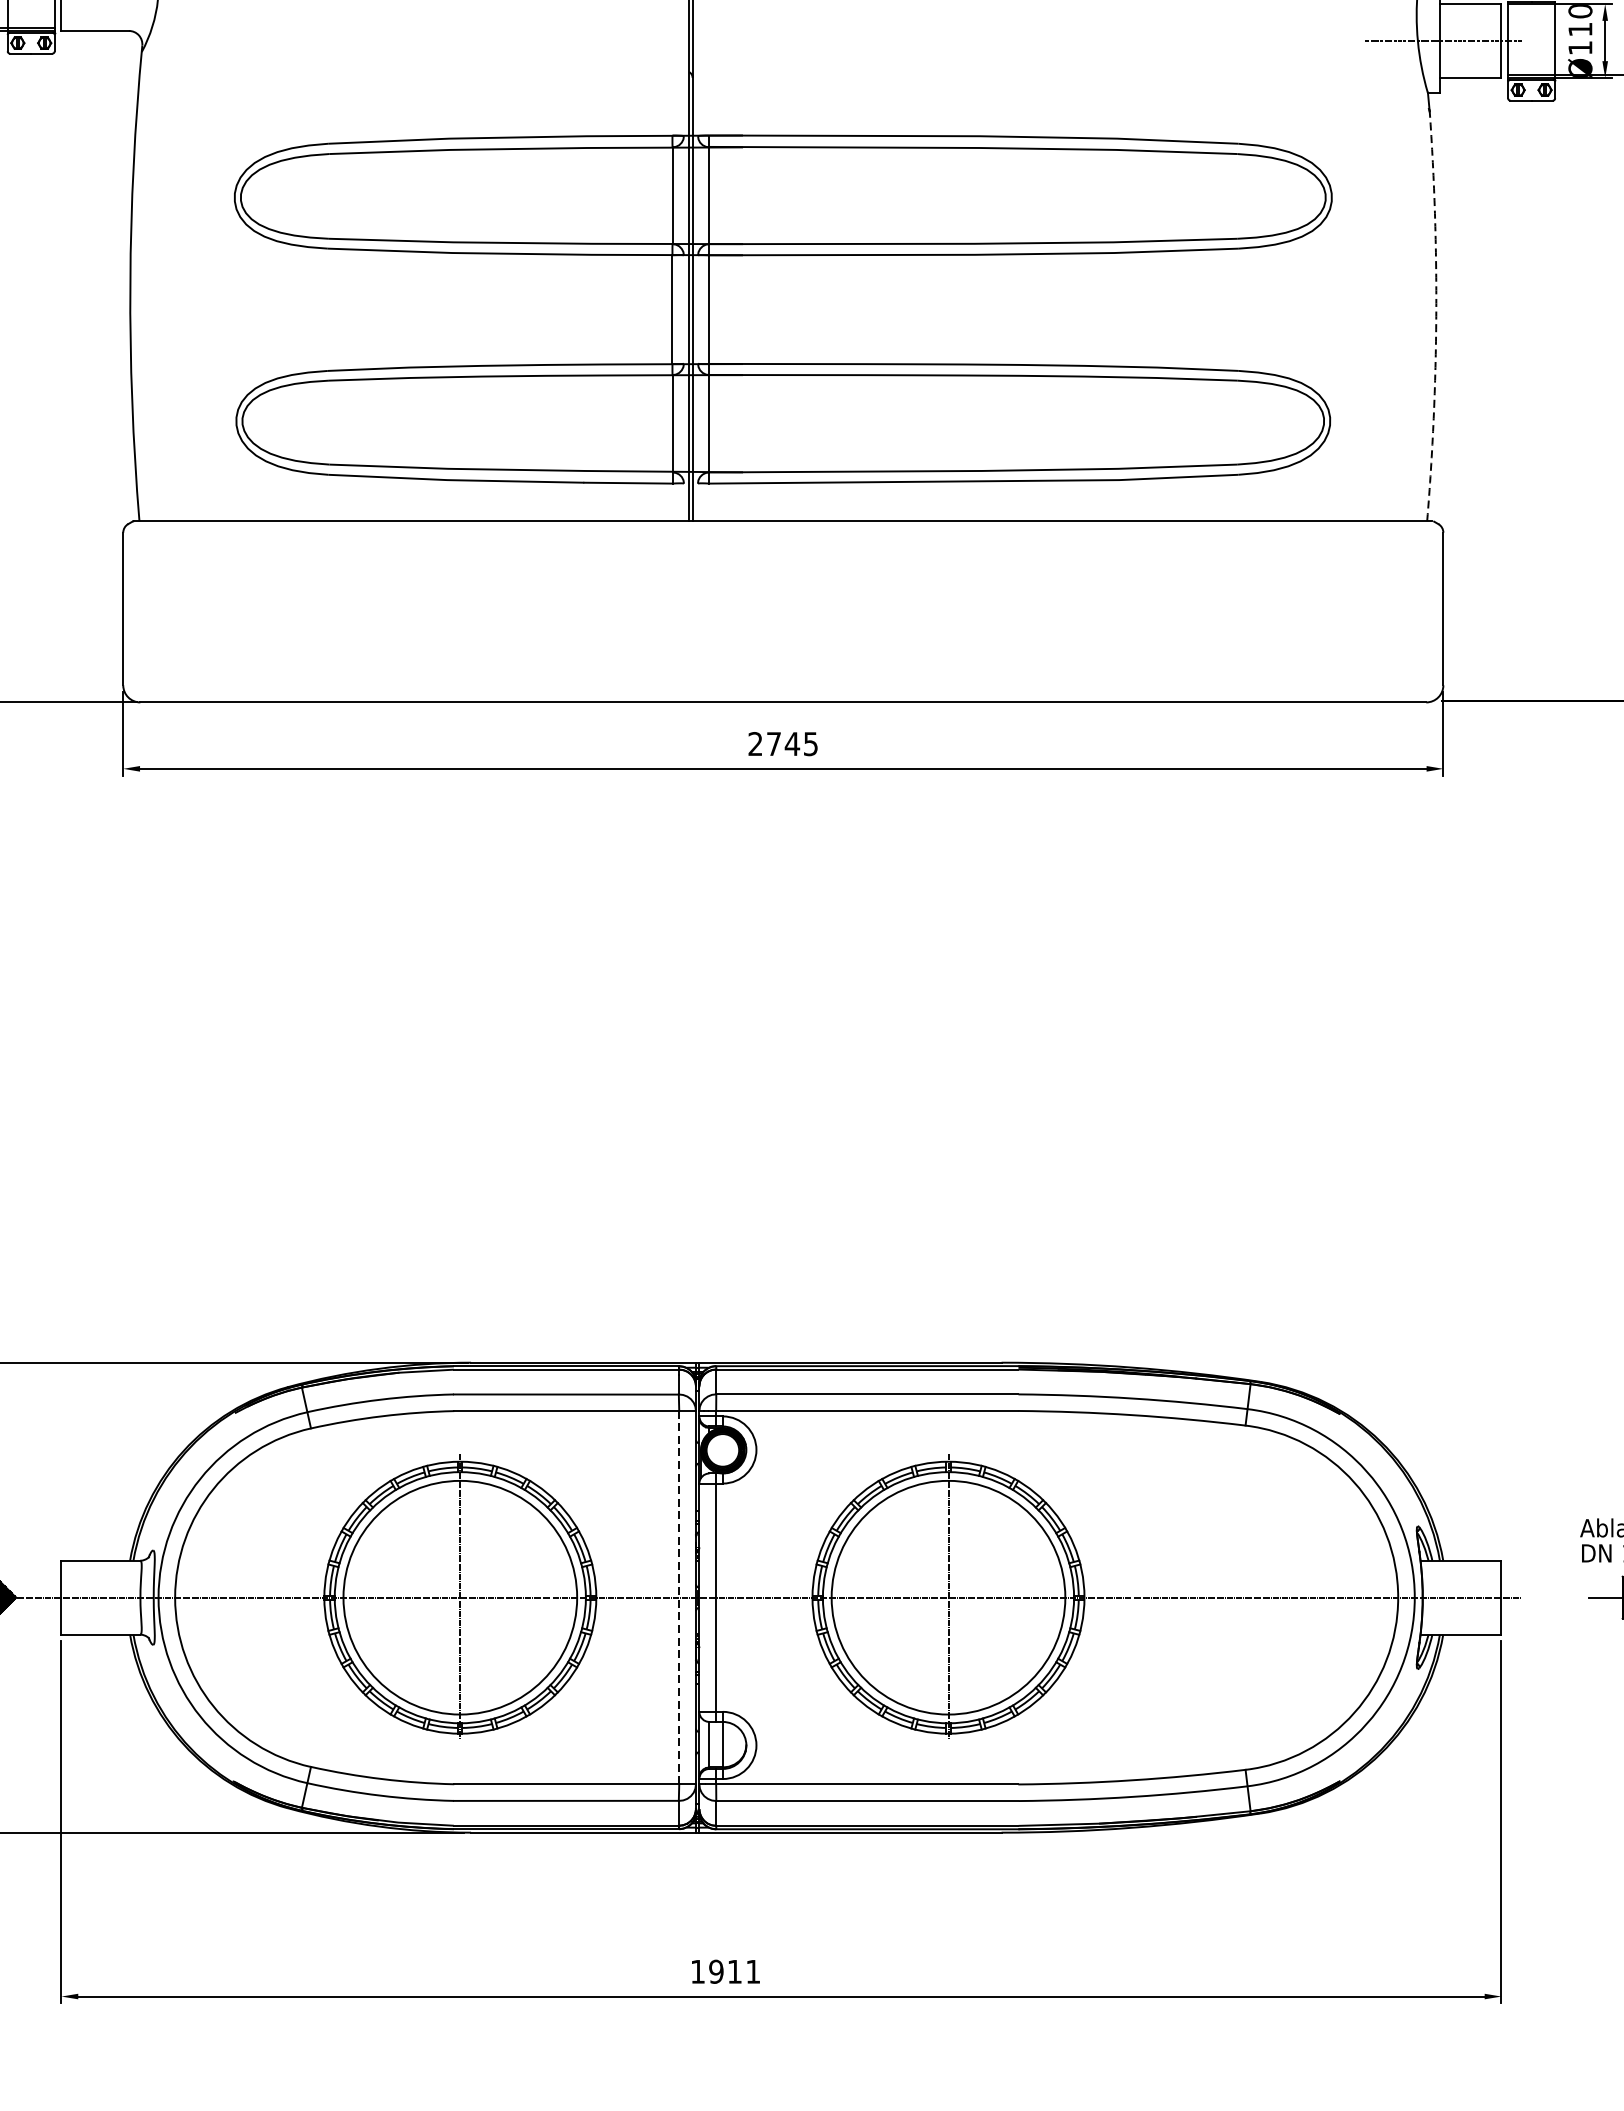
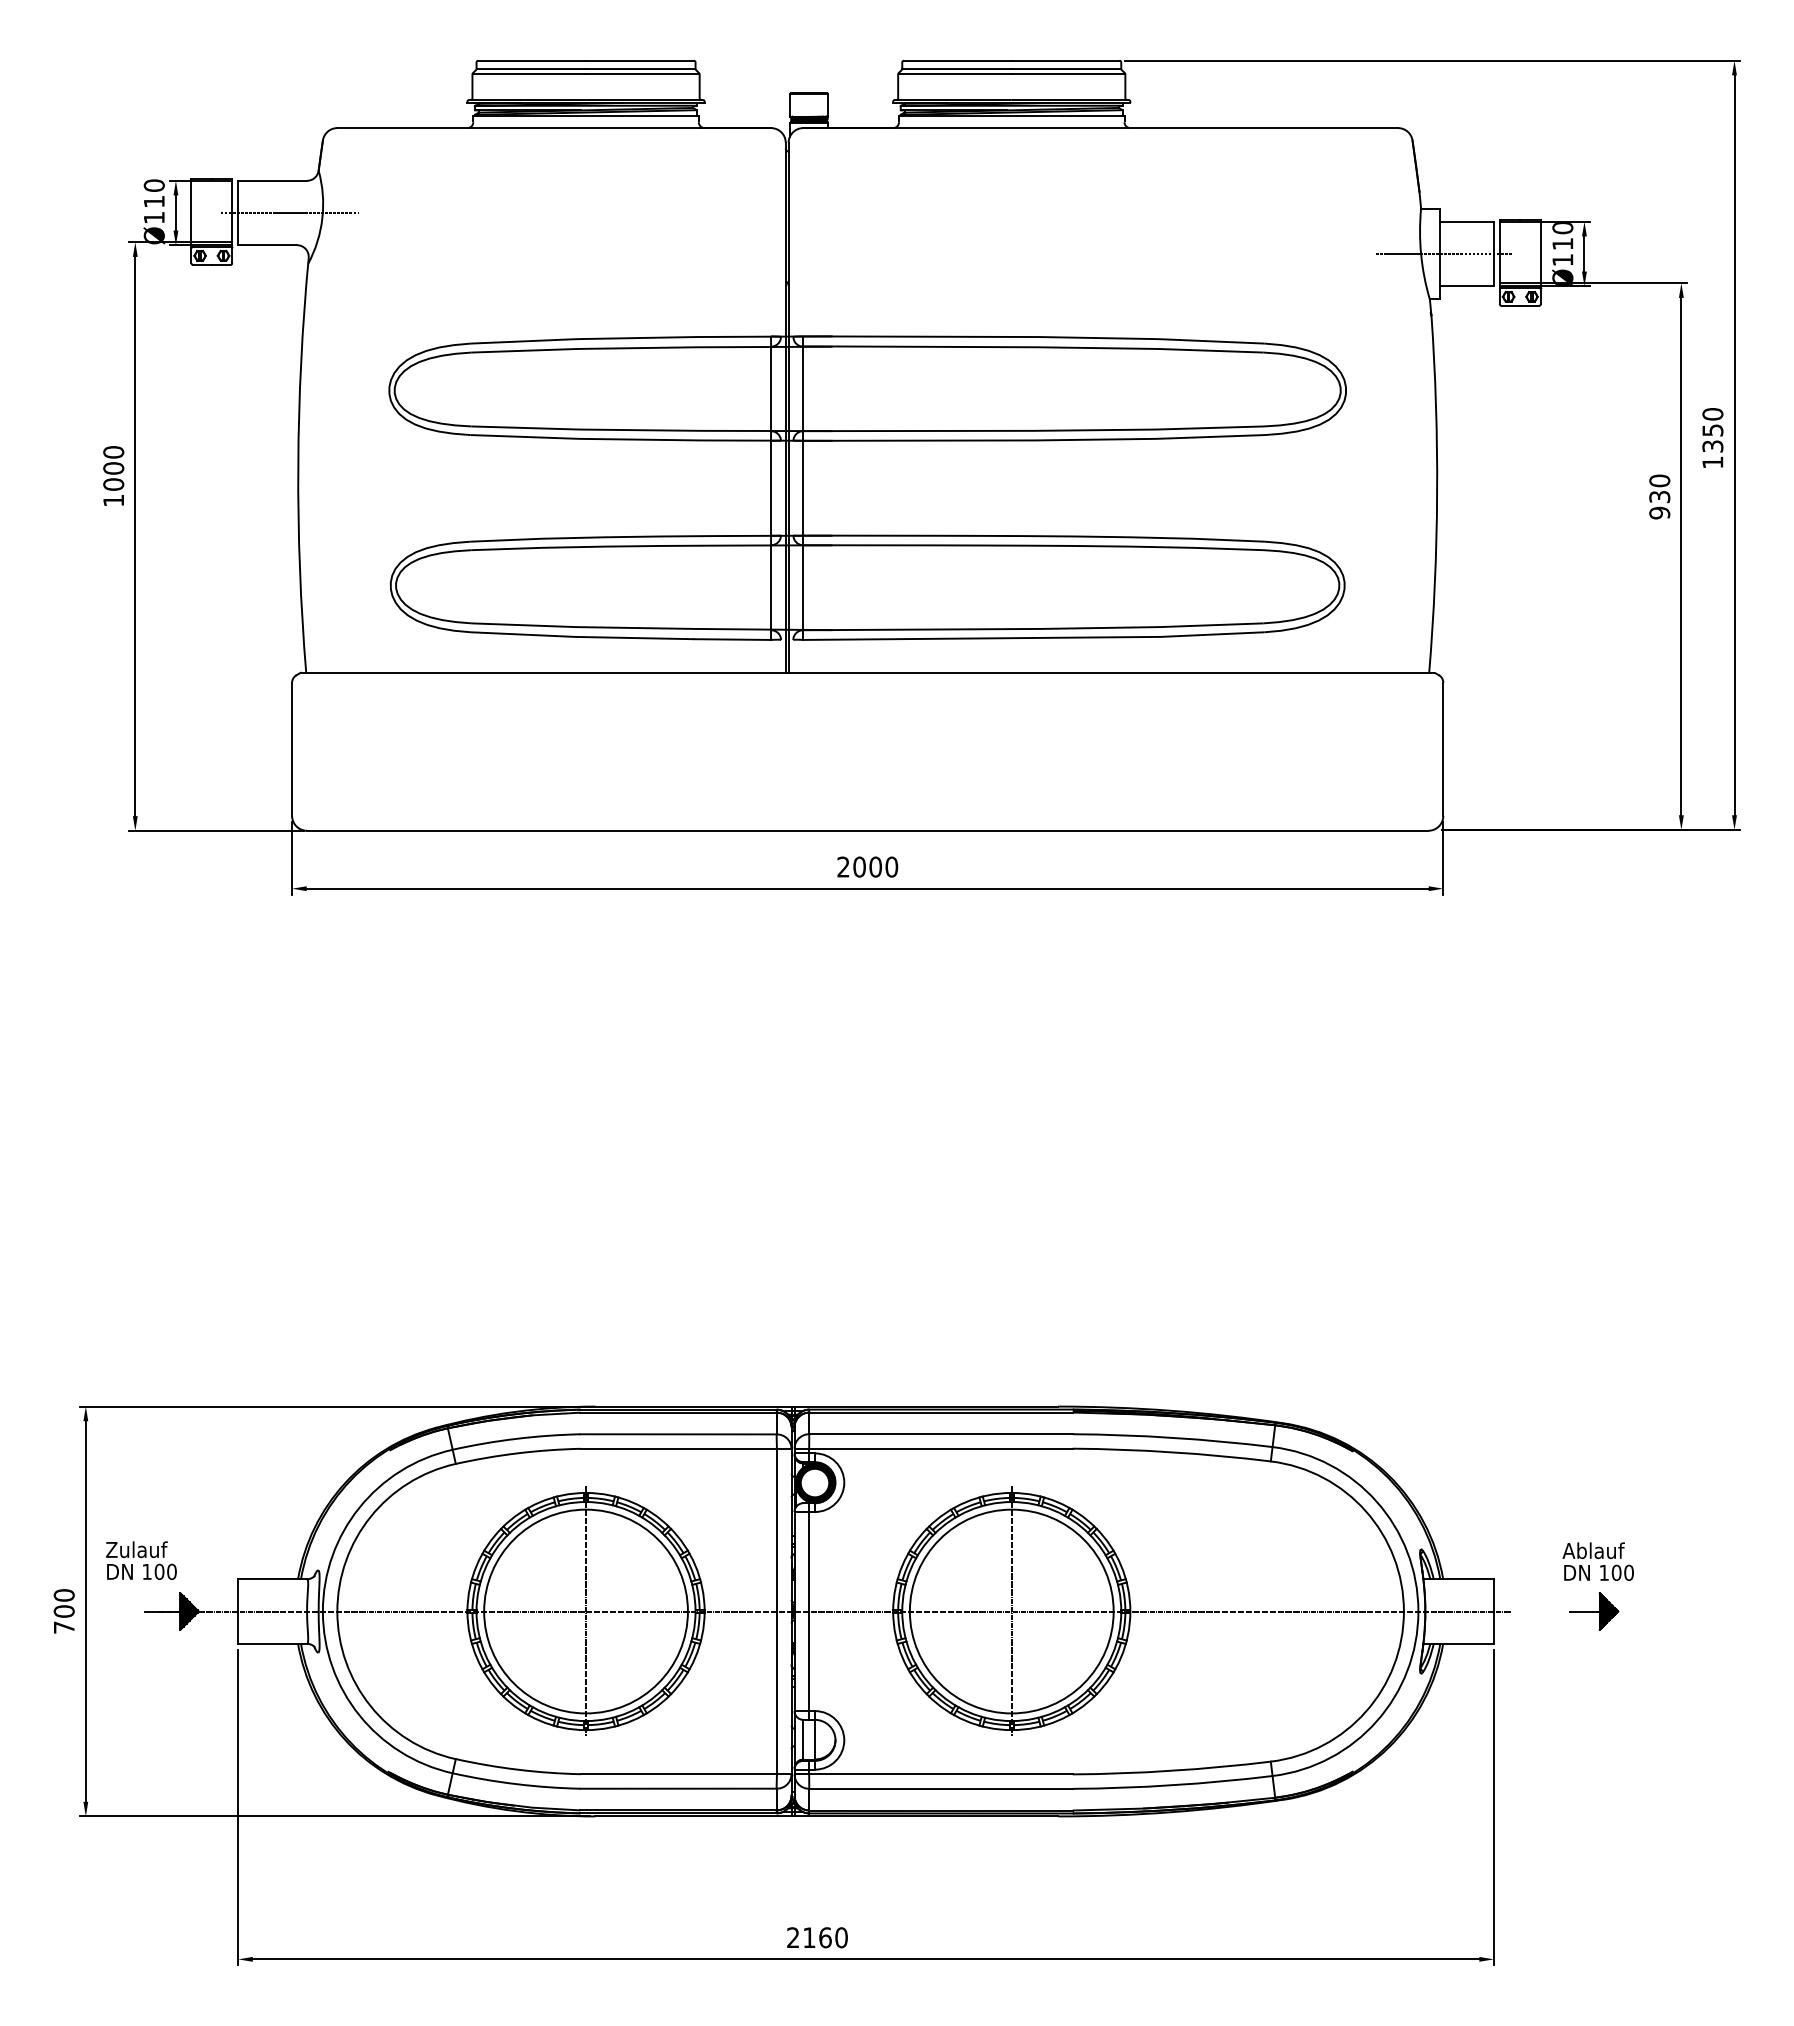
arc: (1436, 316) -> (1437, 494), dashed -> solid
text: (792, 743) -> (875, 866), 2745 -> 2000
line: (678, 1597) -> (776, 1611), dashed -> solid
text: (725, 1971) -> (817, 1937), 1911 -> 2160

